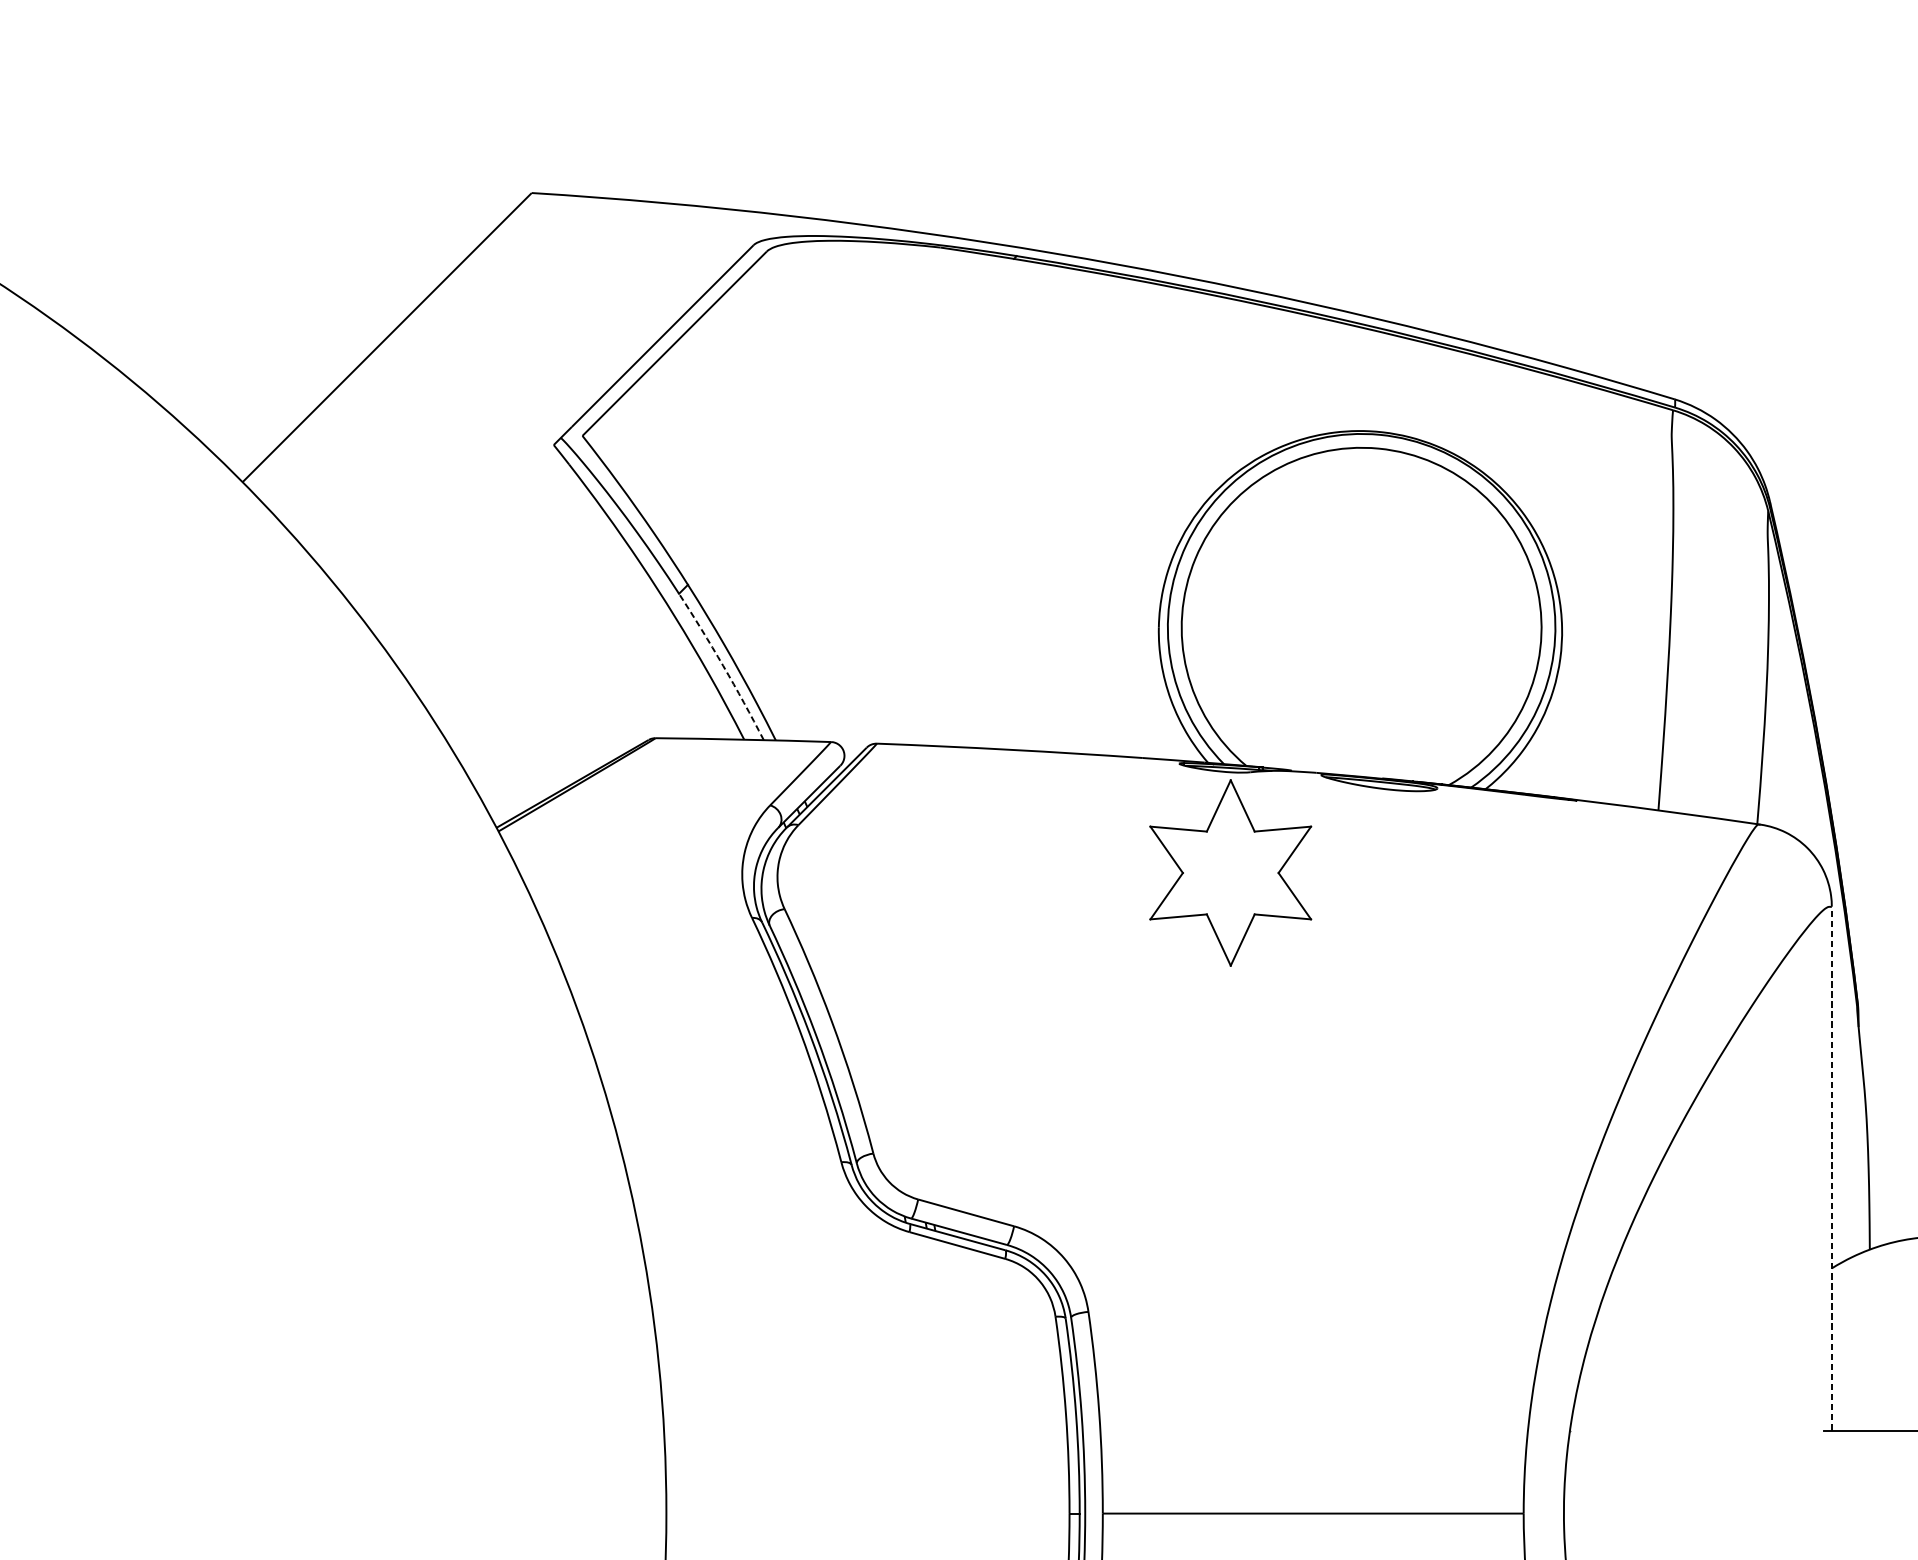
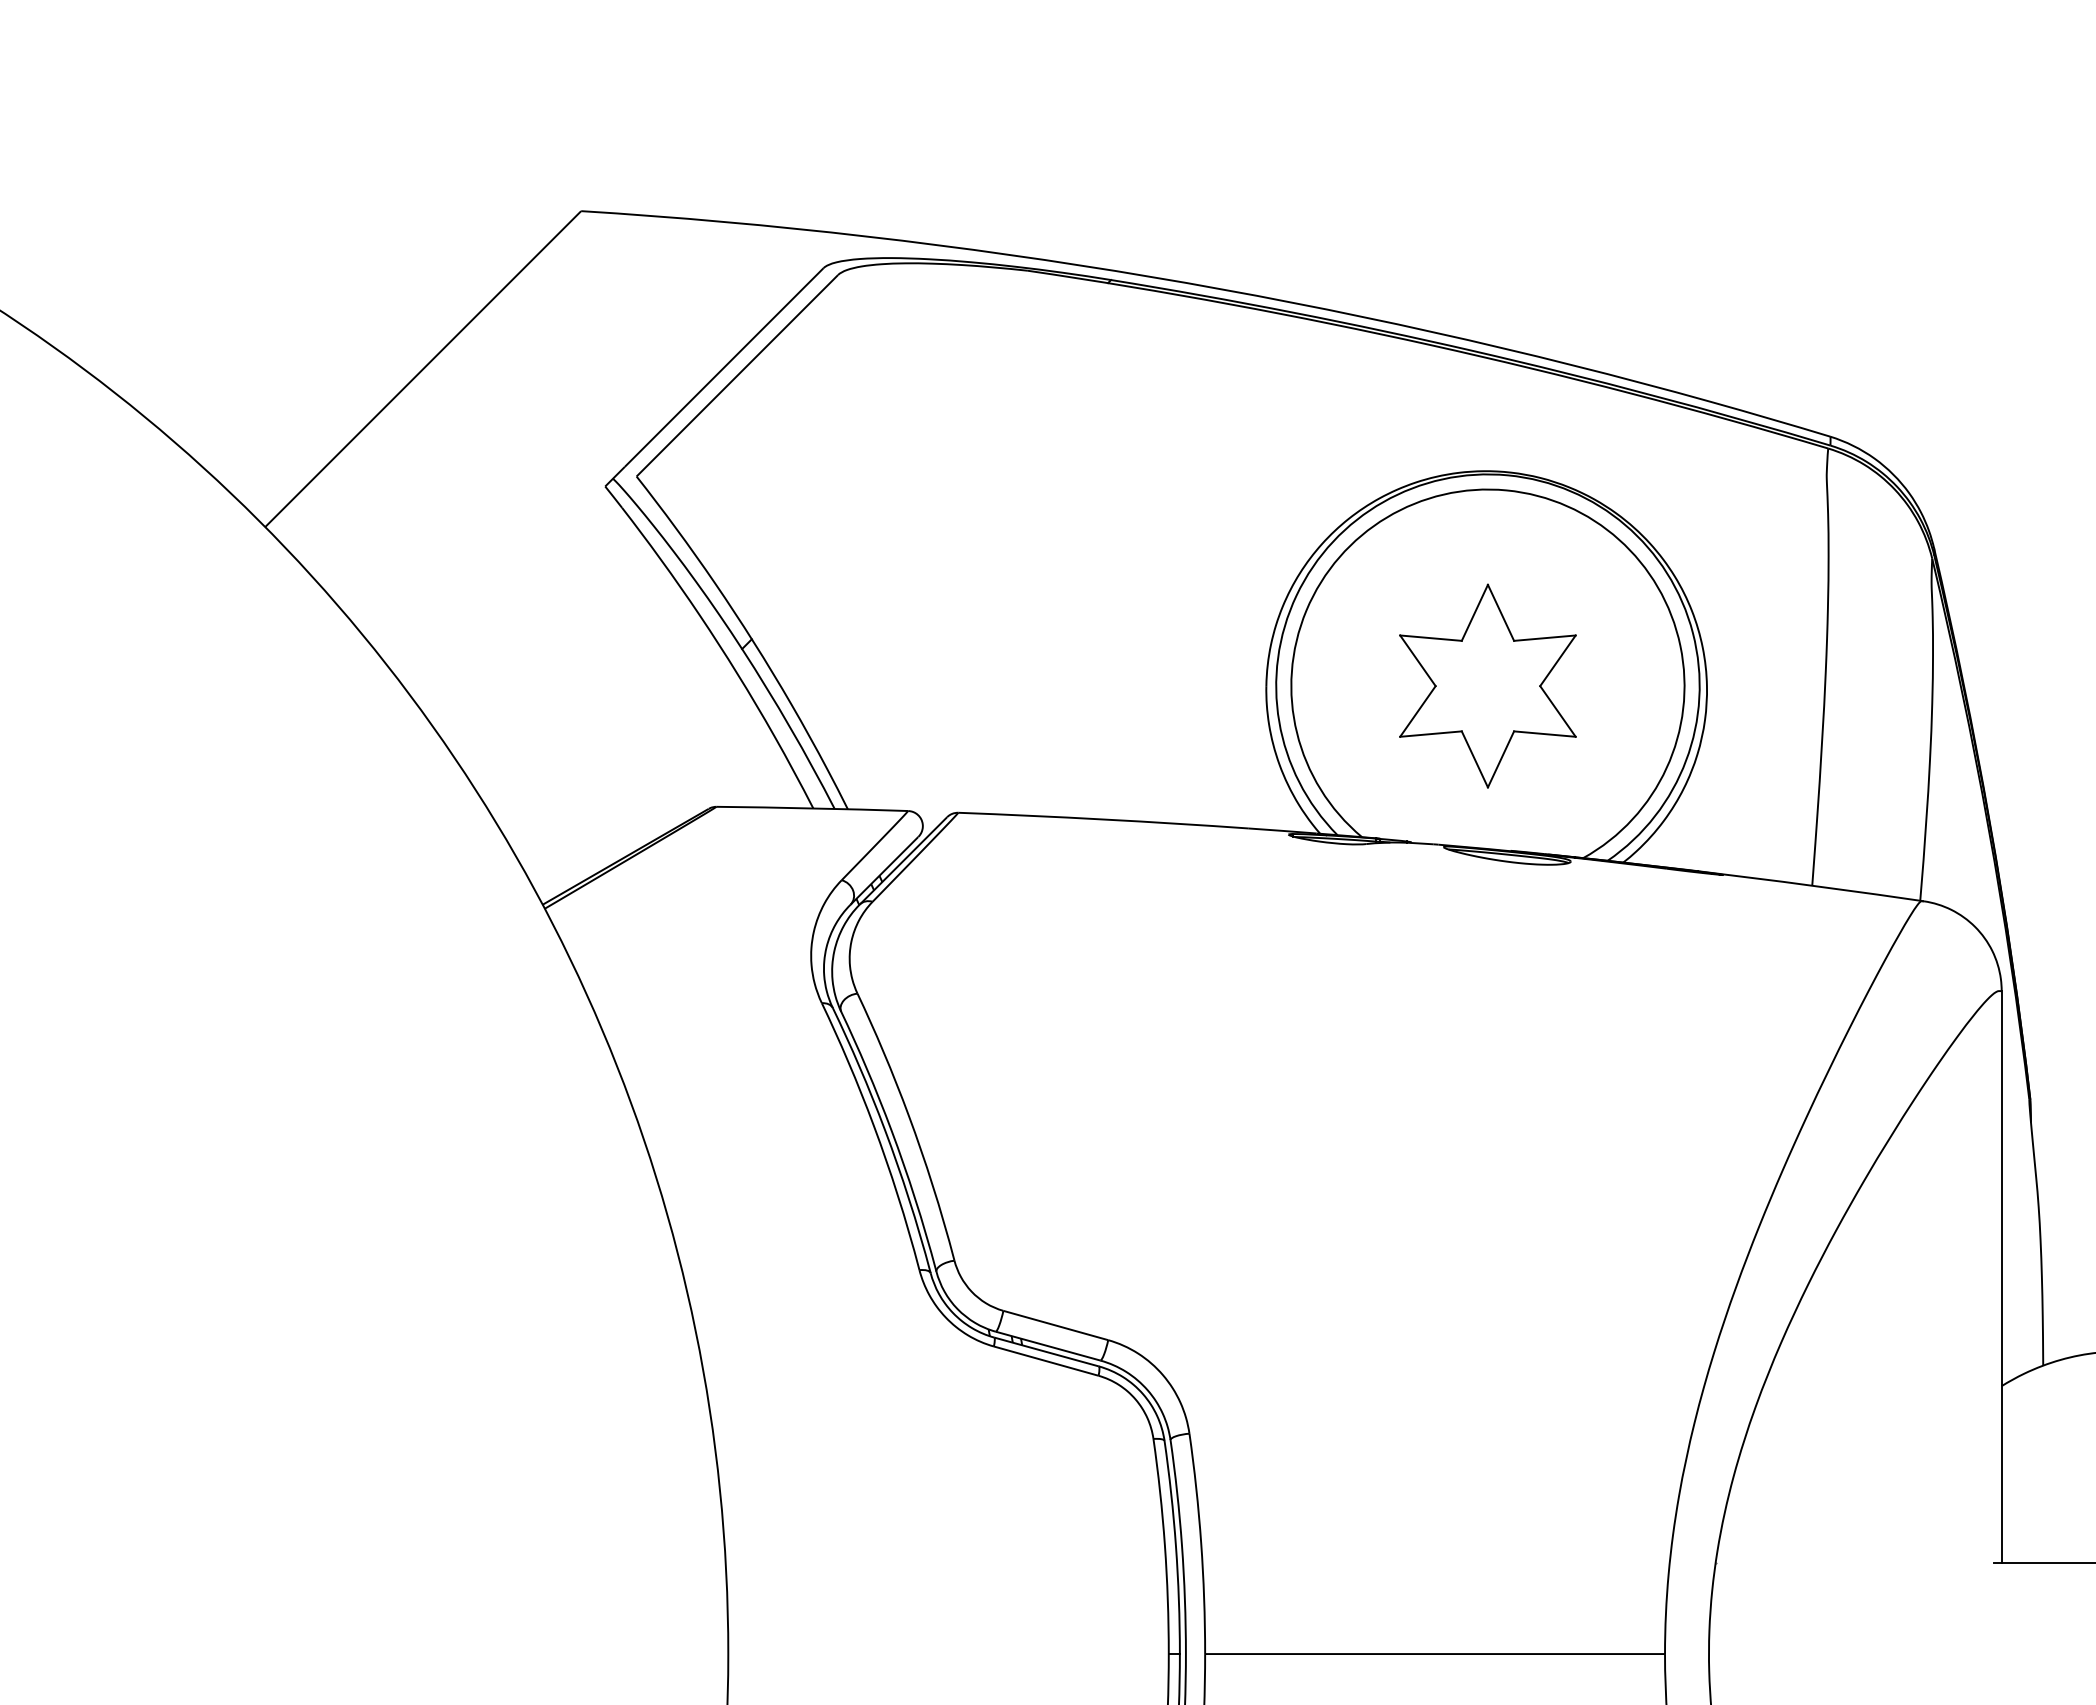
arc: (723, 665) -> (790, 727), dashed -> solid
part: (1230, 872) -> (1487, 685), moved
line: (1831, 1168) -> (2001, 1276), dashed -> solid

